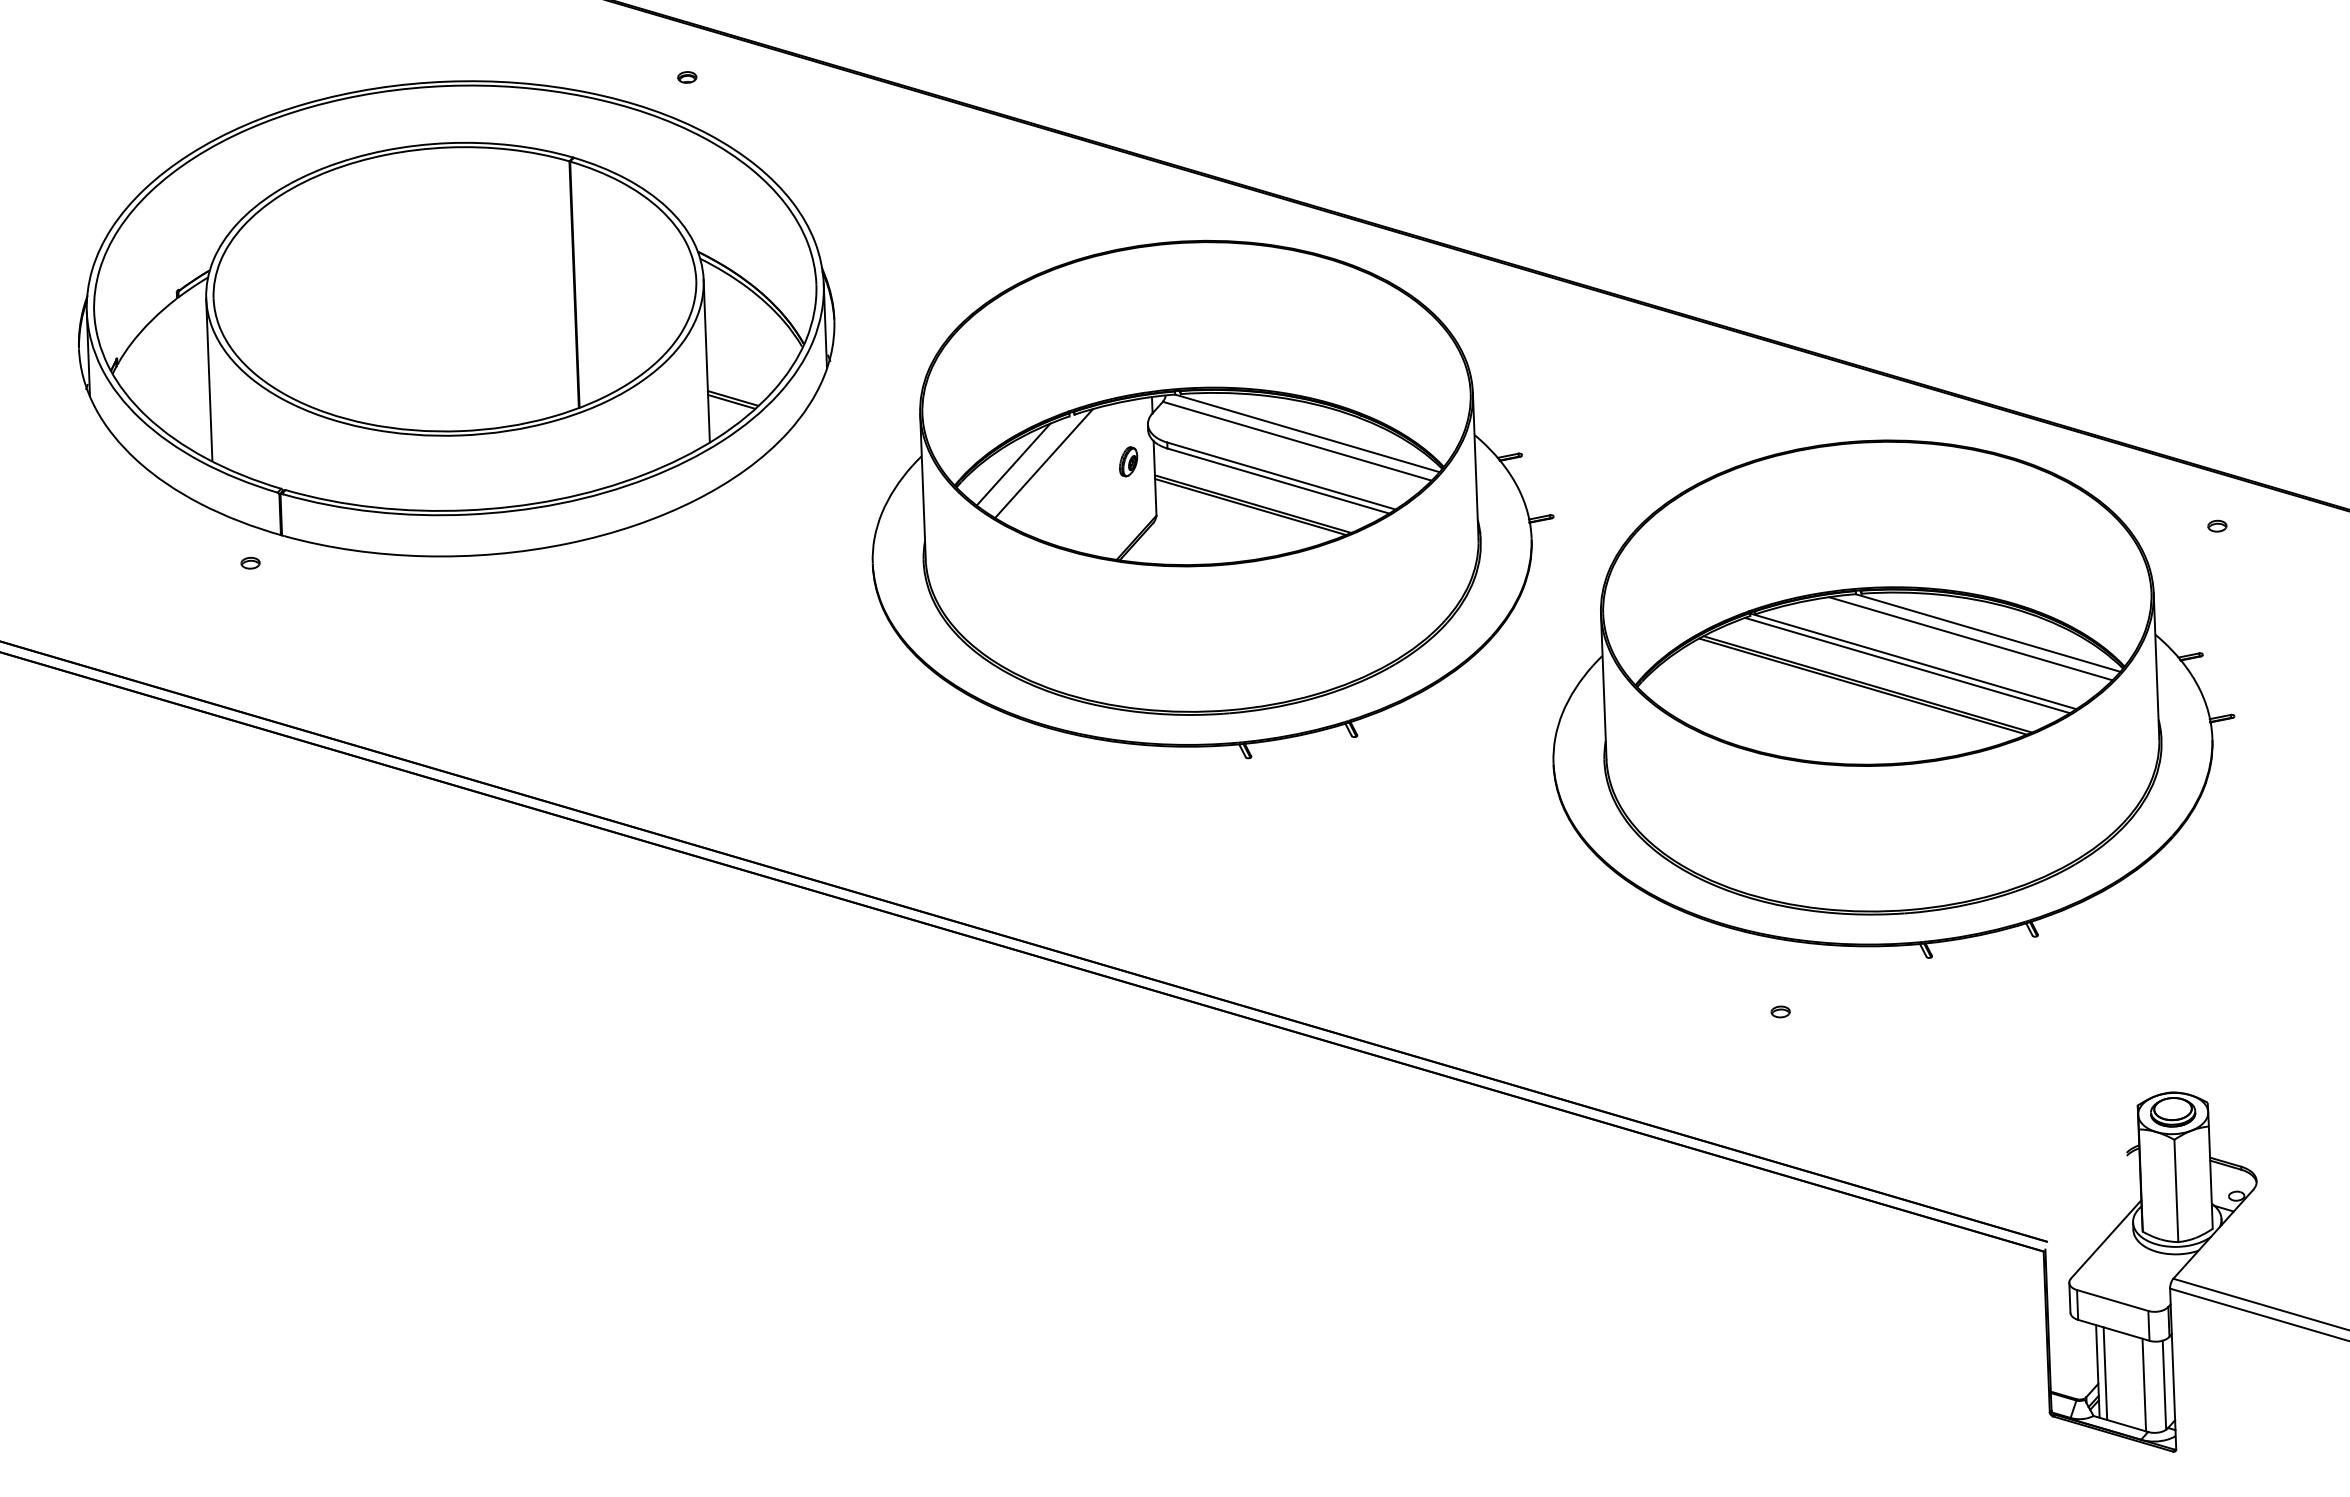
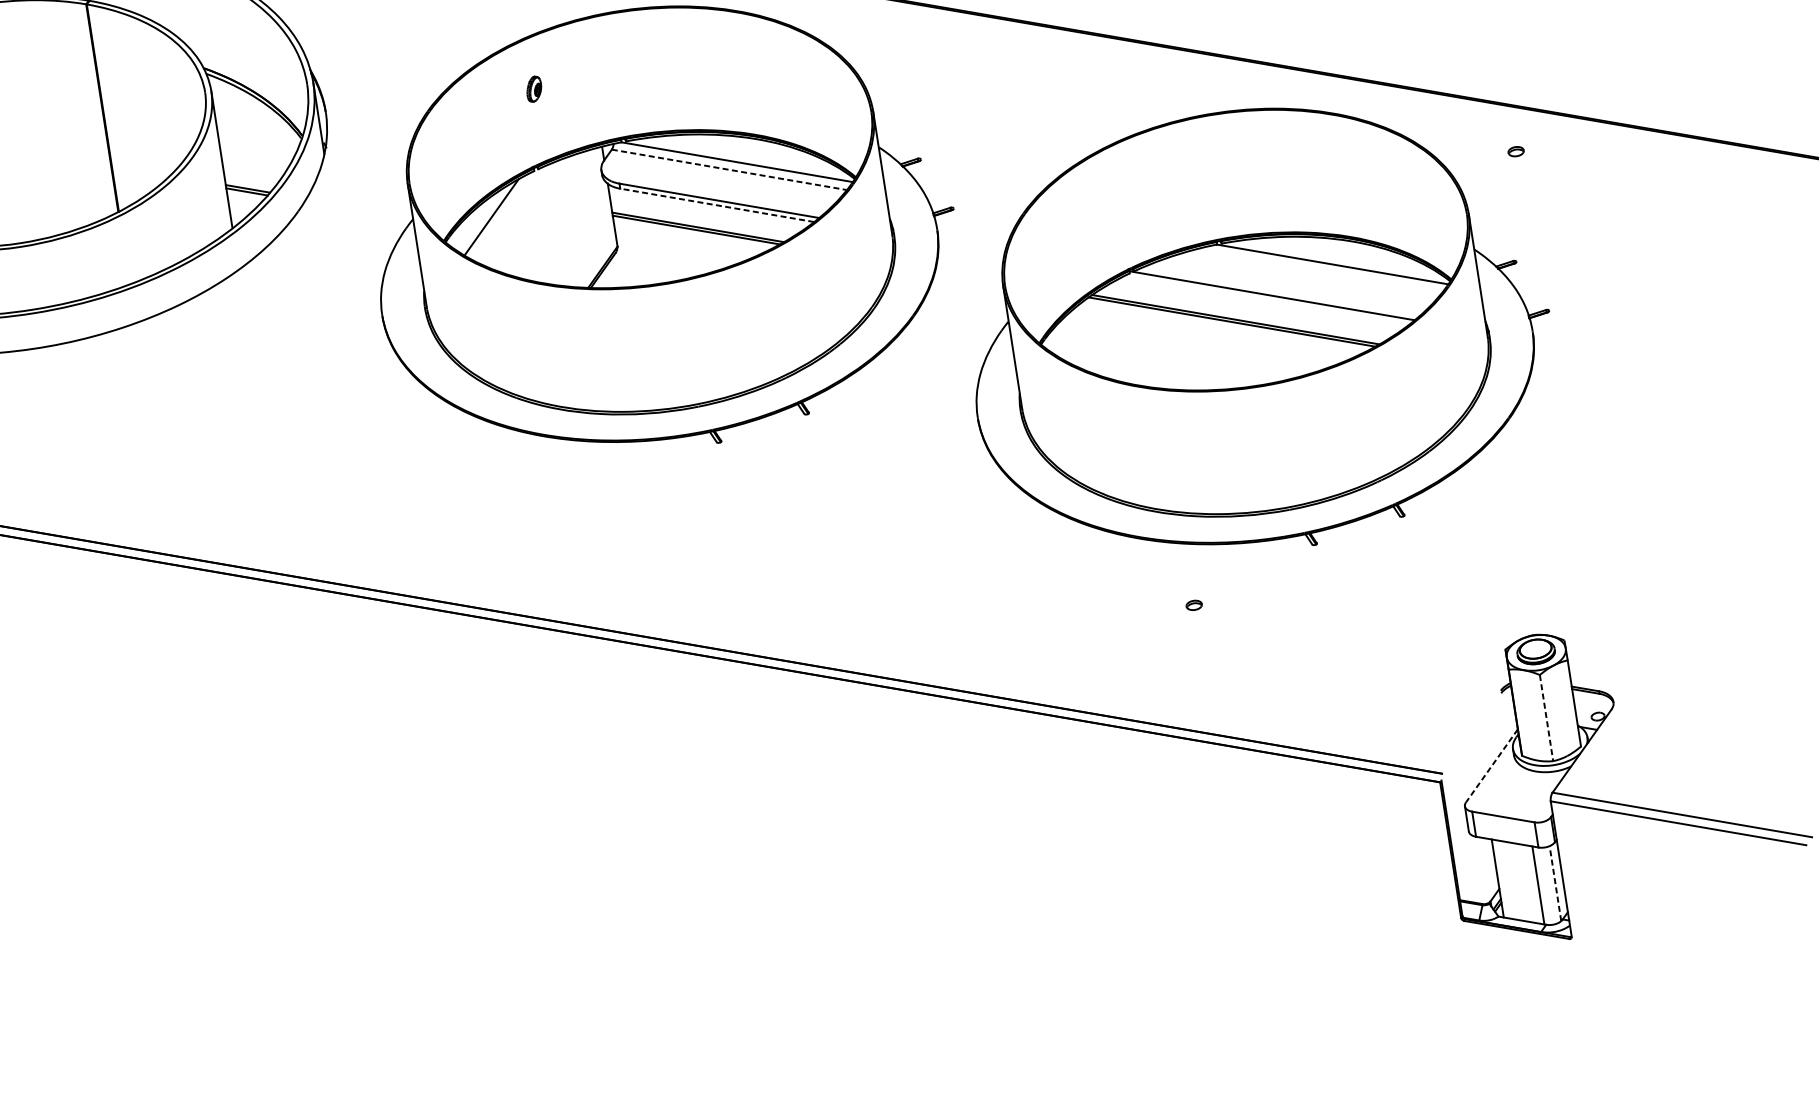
line: (1297, 441) -> (729, 170), solid -> dashed
part: (1128, 461) -> (534, 88), moved
line: (1044, 463) -> (517, 213), removed
line: (1277, 480) -> (716, 205), solid -> dashed
line: (1970, 638) -> (1318, 270), removed
line: (1907, 665) -> (1267, 299), removed
line: (2176, 1191) -> (1546, 718), solid -> dashed
line: (2106, 1239) -> (1492, 766), solid -> dashed
line: (2105, 1373) -> (1504, 879), removed
line: (2164, 1385) -> (1555, 883), solid -> dashed

